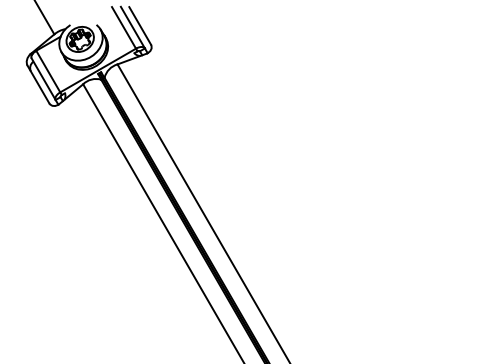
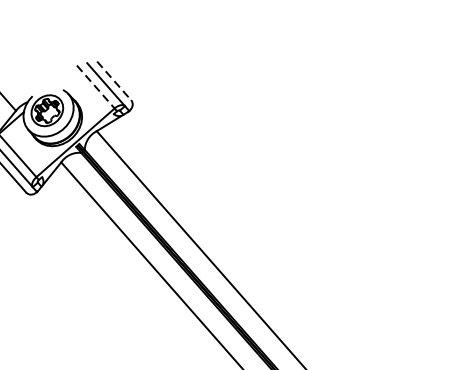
line: (140, 25) -> (114, 80), solid -> dashed
line: (124, 28) -> (96, 87), solid -> dashed

